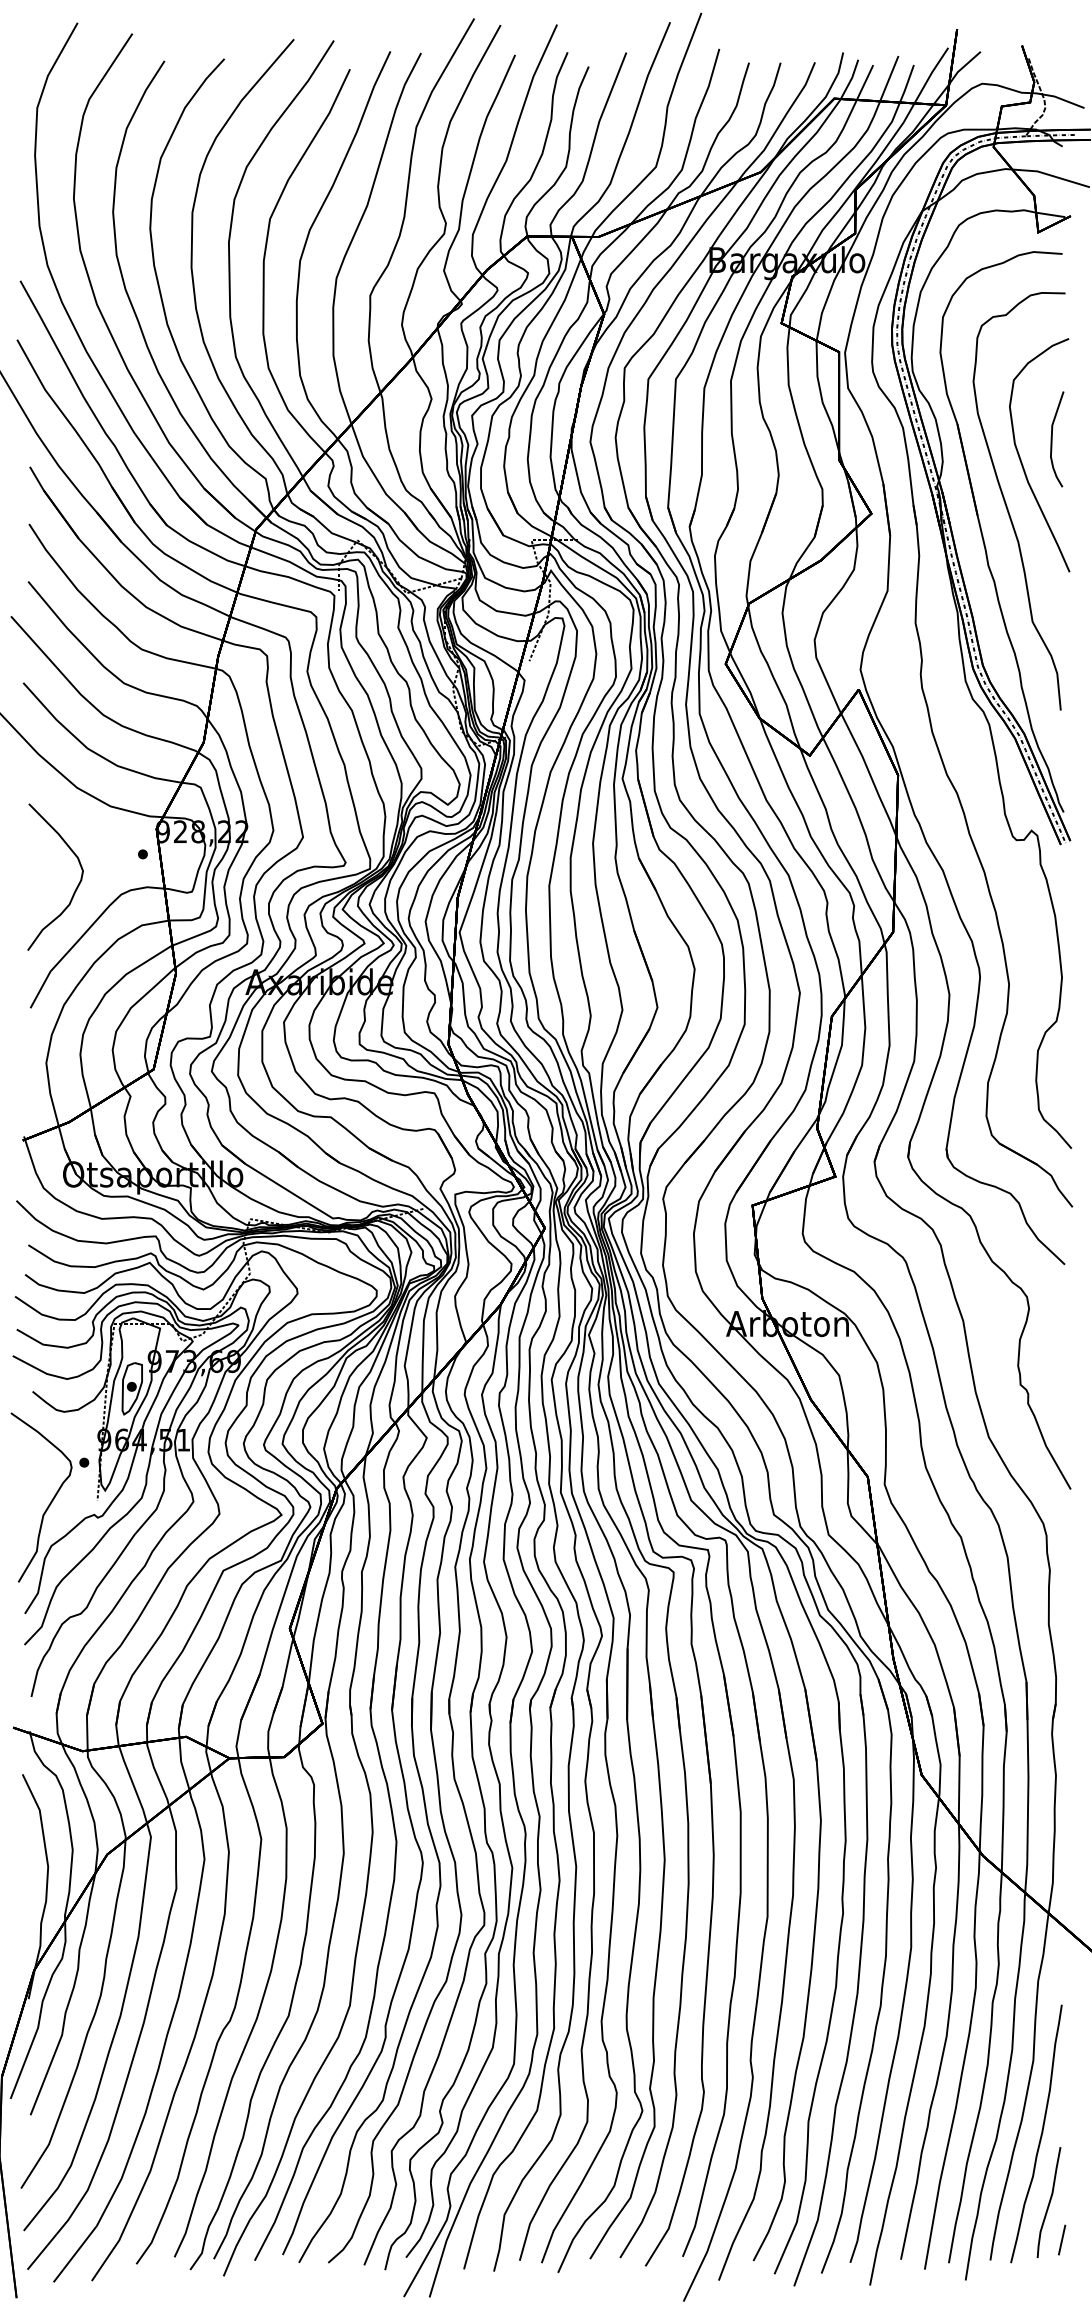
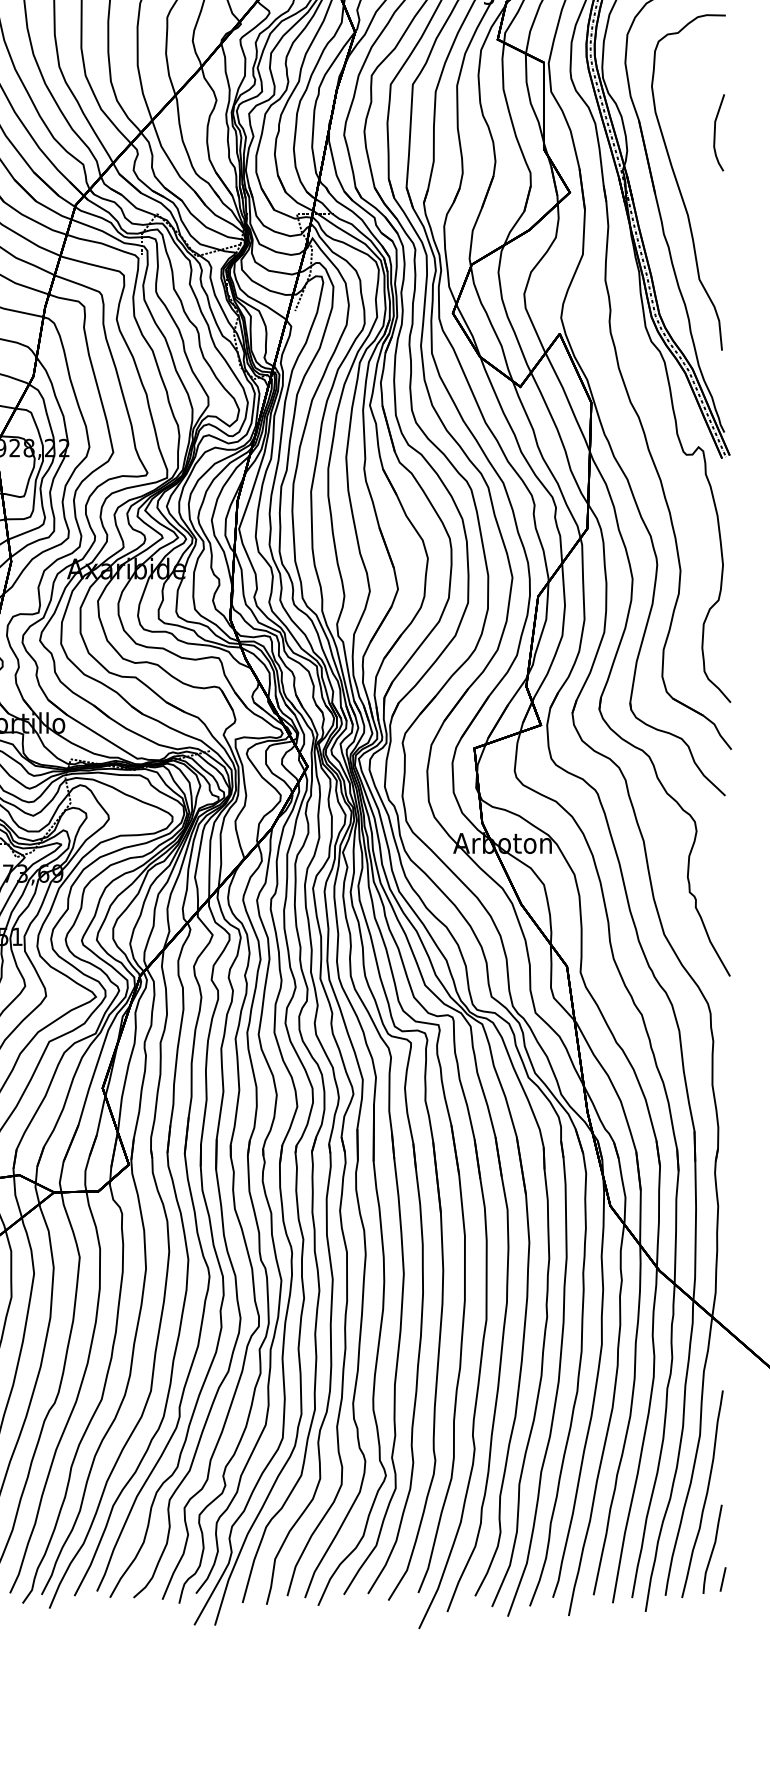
curve: (1022, 462) -> (691, 151), removed

